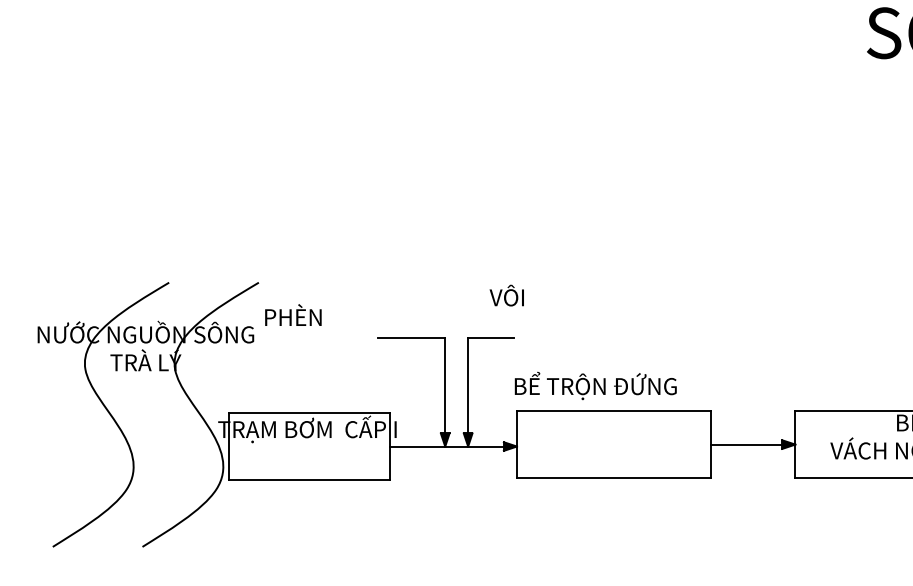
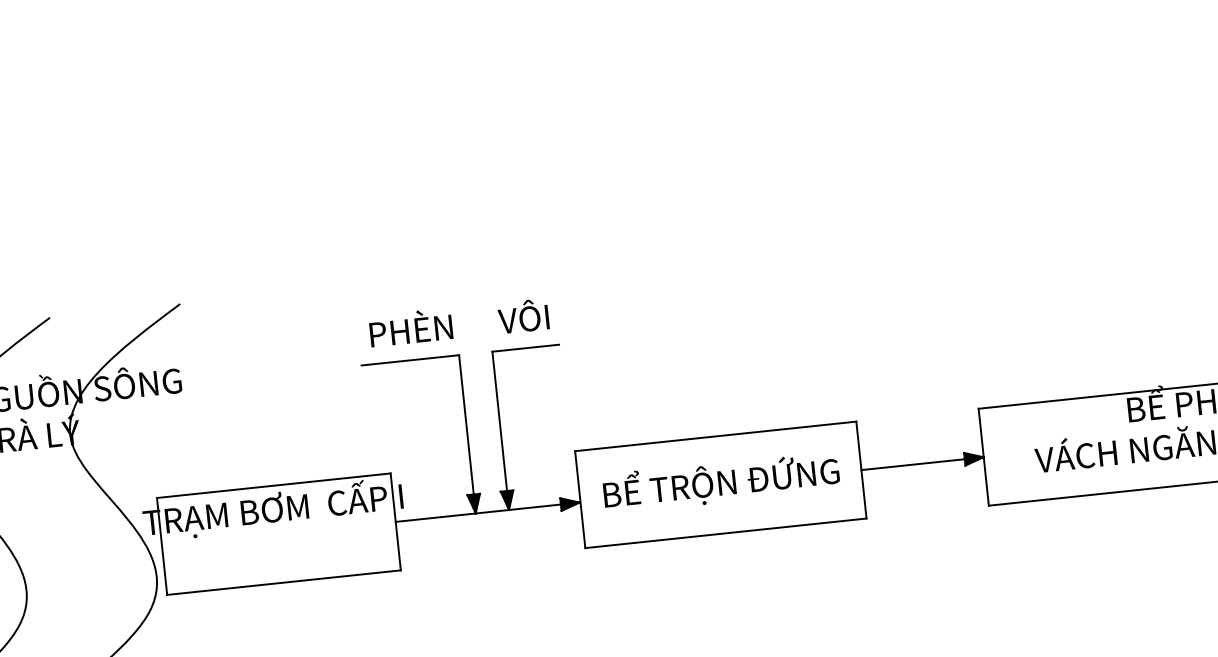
text: (506, 295) -> (522, 316), moved
text: (293, 314) -> (410, 326), moved
text: (595, 385) -> (720, 481), moved

